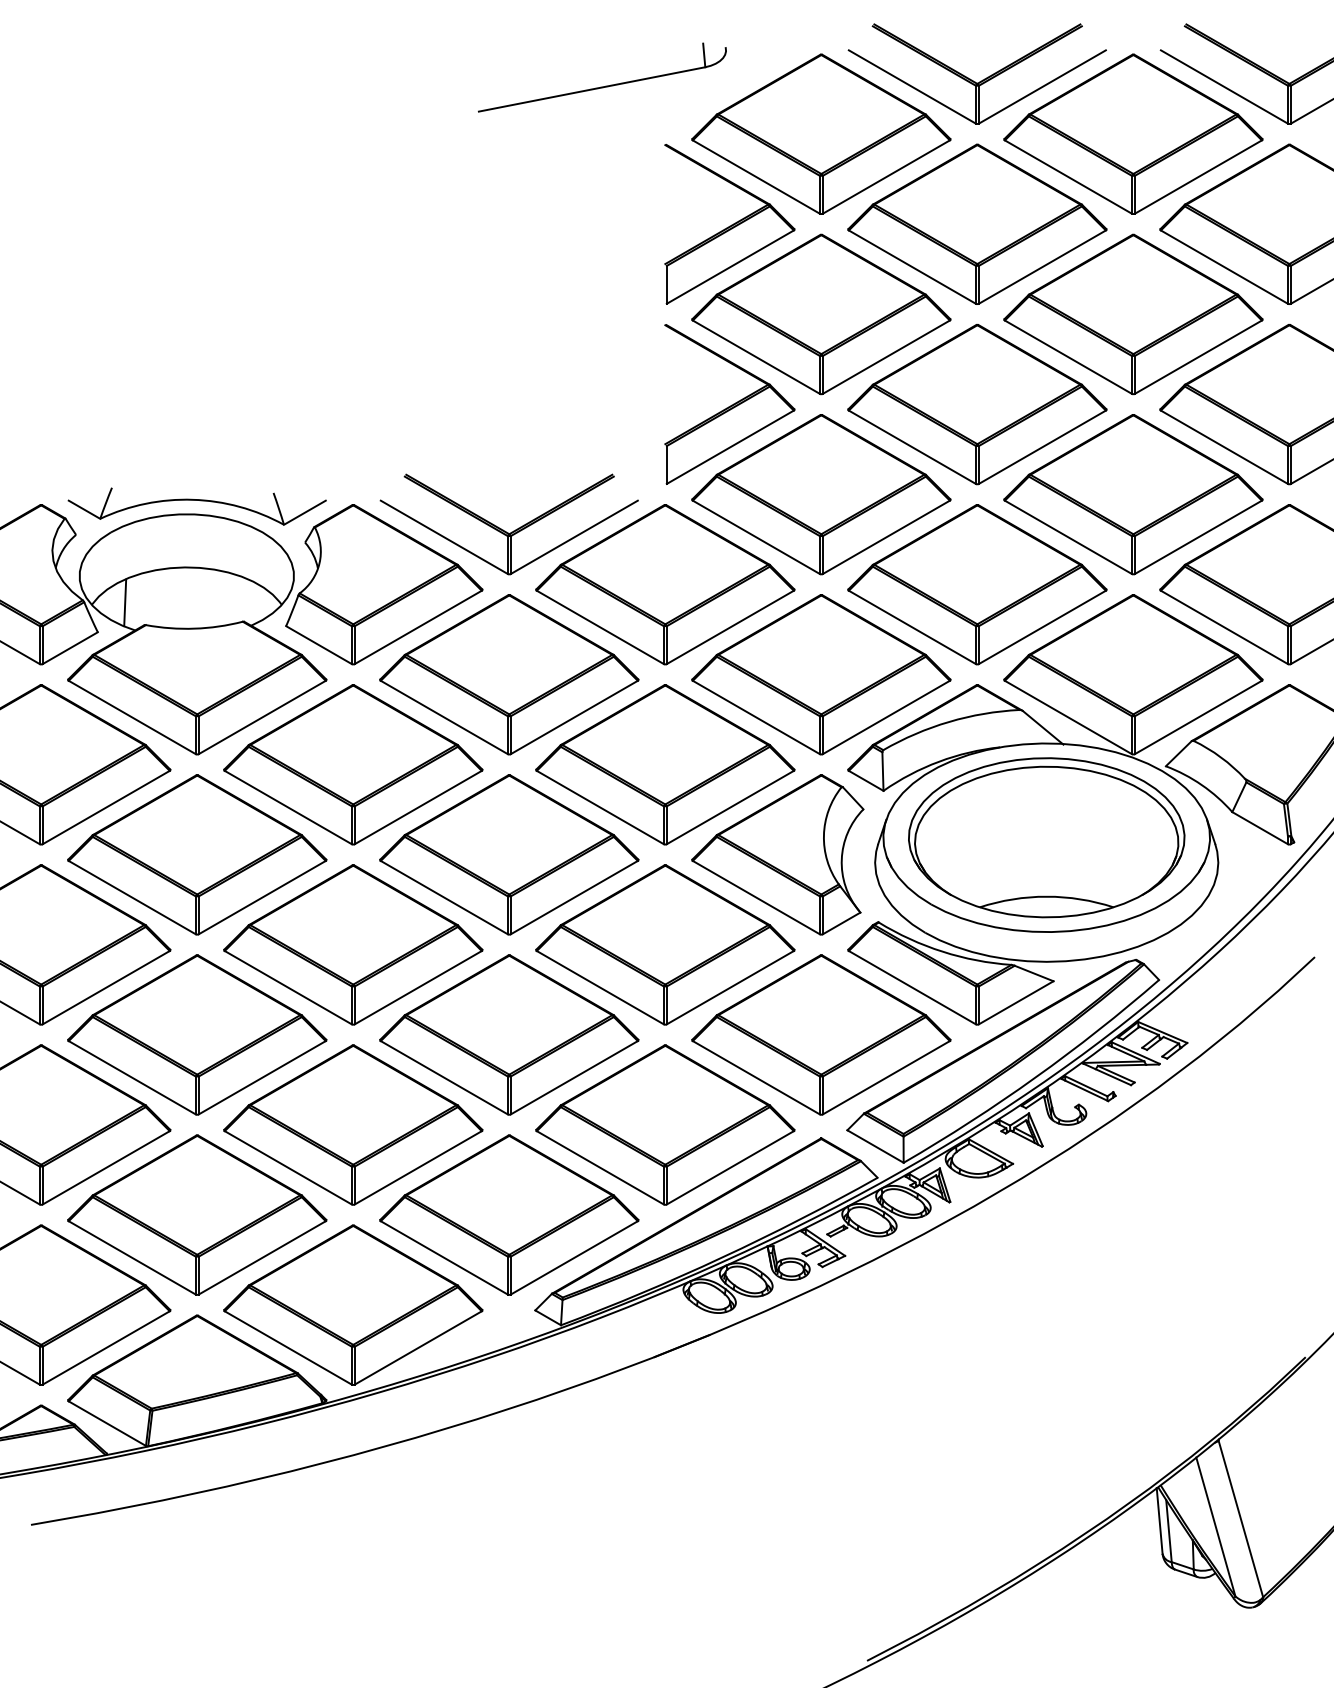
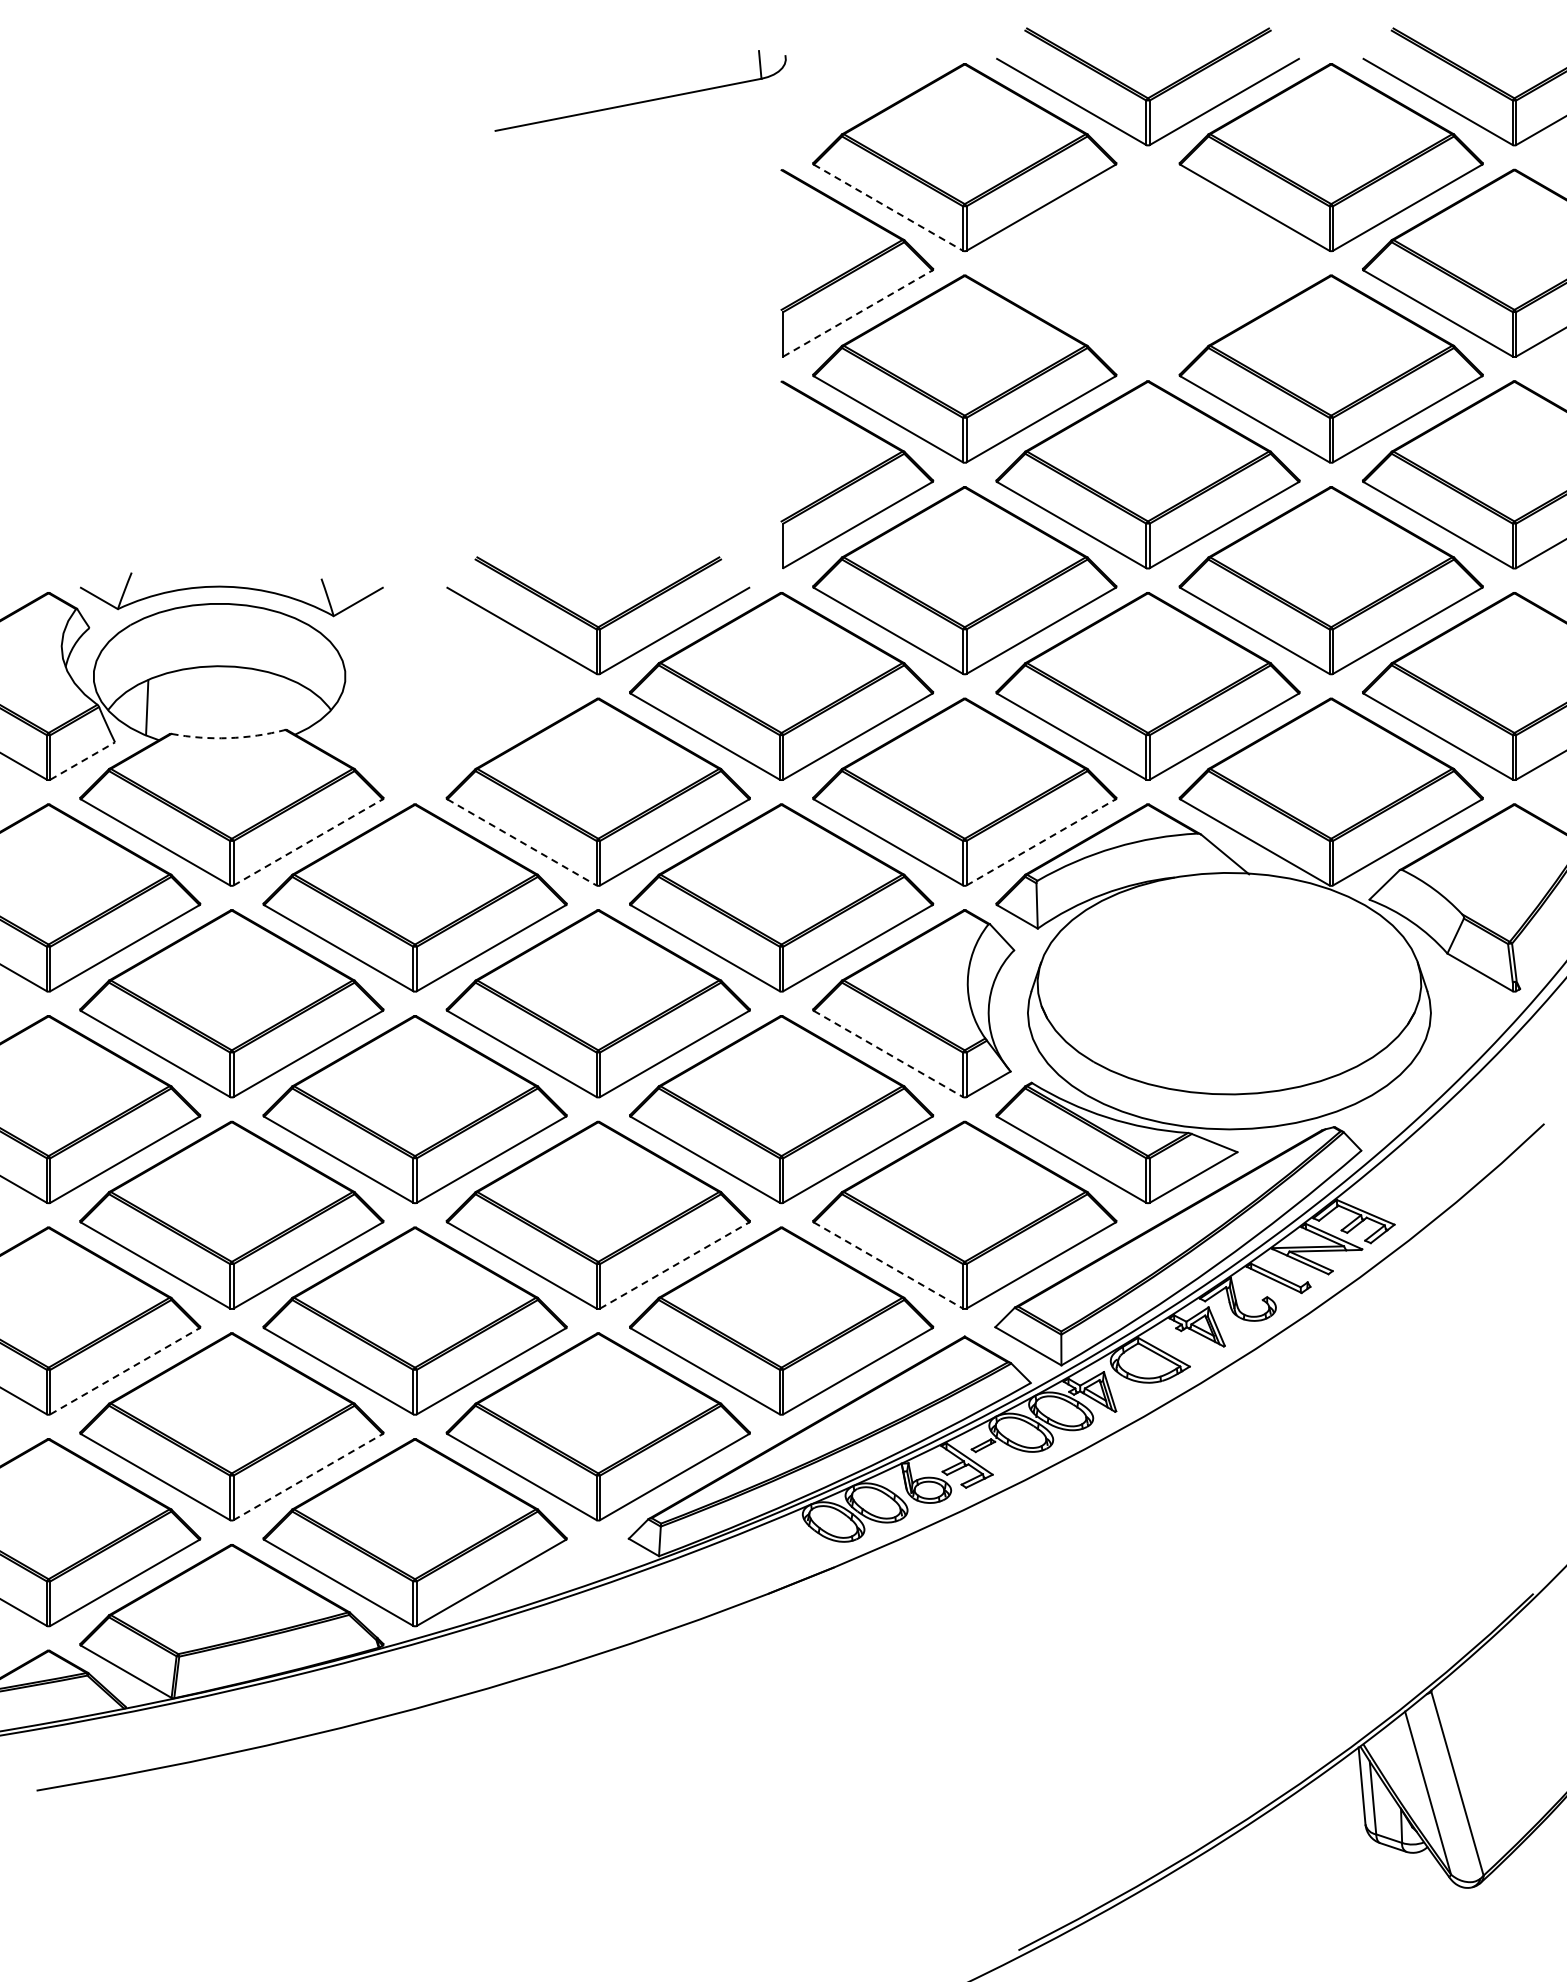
part: (605, 85) -> (644, 100), moved
line: (756, 177) -> (888, 208), solid -> dashed
part: (976, 223) -> (1147, 262), removed
line: (730, 267) -> (858, 313), solid -> dashed
part: (384, 584) -> (451, 686), removed
arc: (194, 628) -> (228, 738), solid -> dashed
line: (70, 647) -> (83, 760), solid -> dashed
line: (262, 717) -> (308, 842), solid -> dashed
line: (444, 717) -> (522, 842), solid -> dashed
line: (886, 717) -> (1041, 842), solid -> dashed
part: (1046, 837) -> (1229, 983), removed
line: (756, 898) -> (888, 1054), solid -> dashed
line: (575, 1077) -> (675, 1265), solid -> dashed
line: (756, 1077) -> (888, 1265), solid -> dashed
line: (106, 1167) -> (125, 1371), solid -> dashed
line: (262, 1257) -> (308, 1476), solid -> dashed

